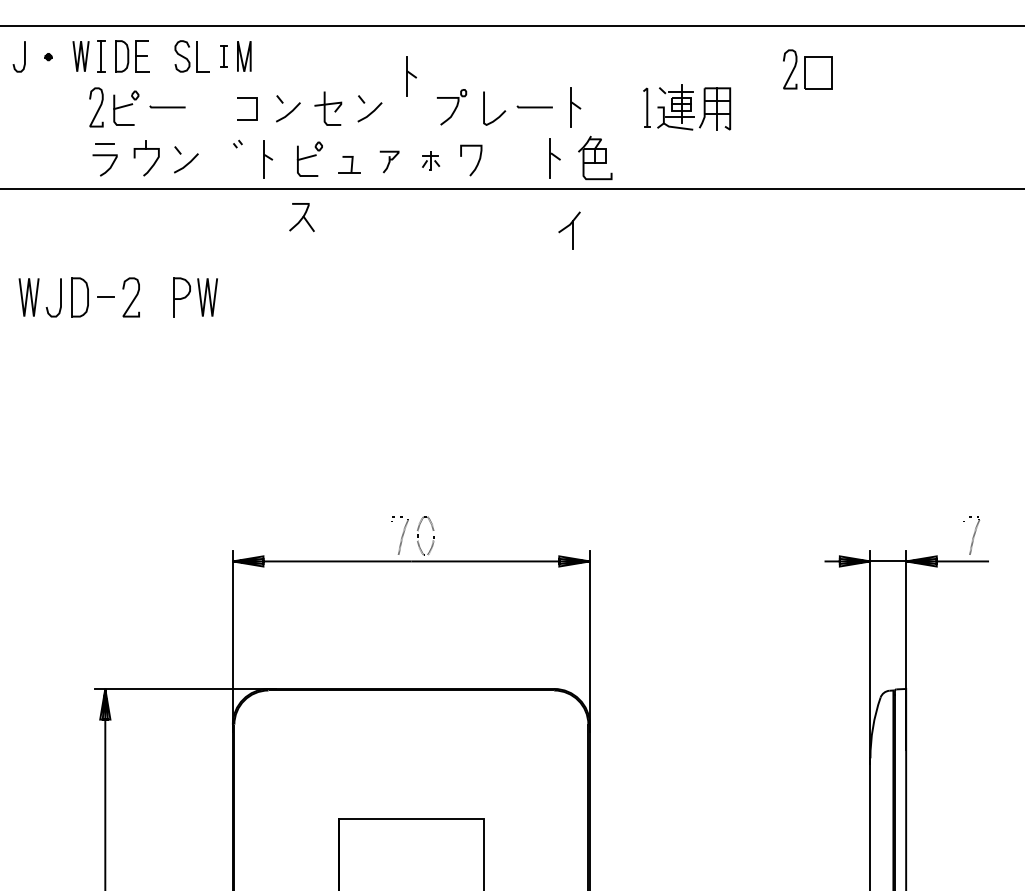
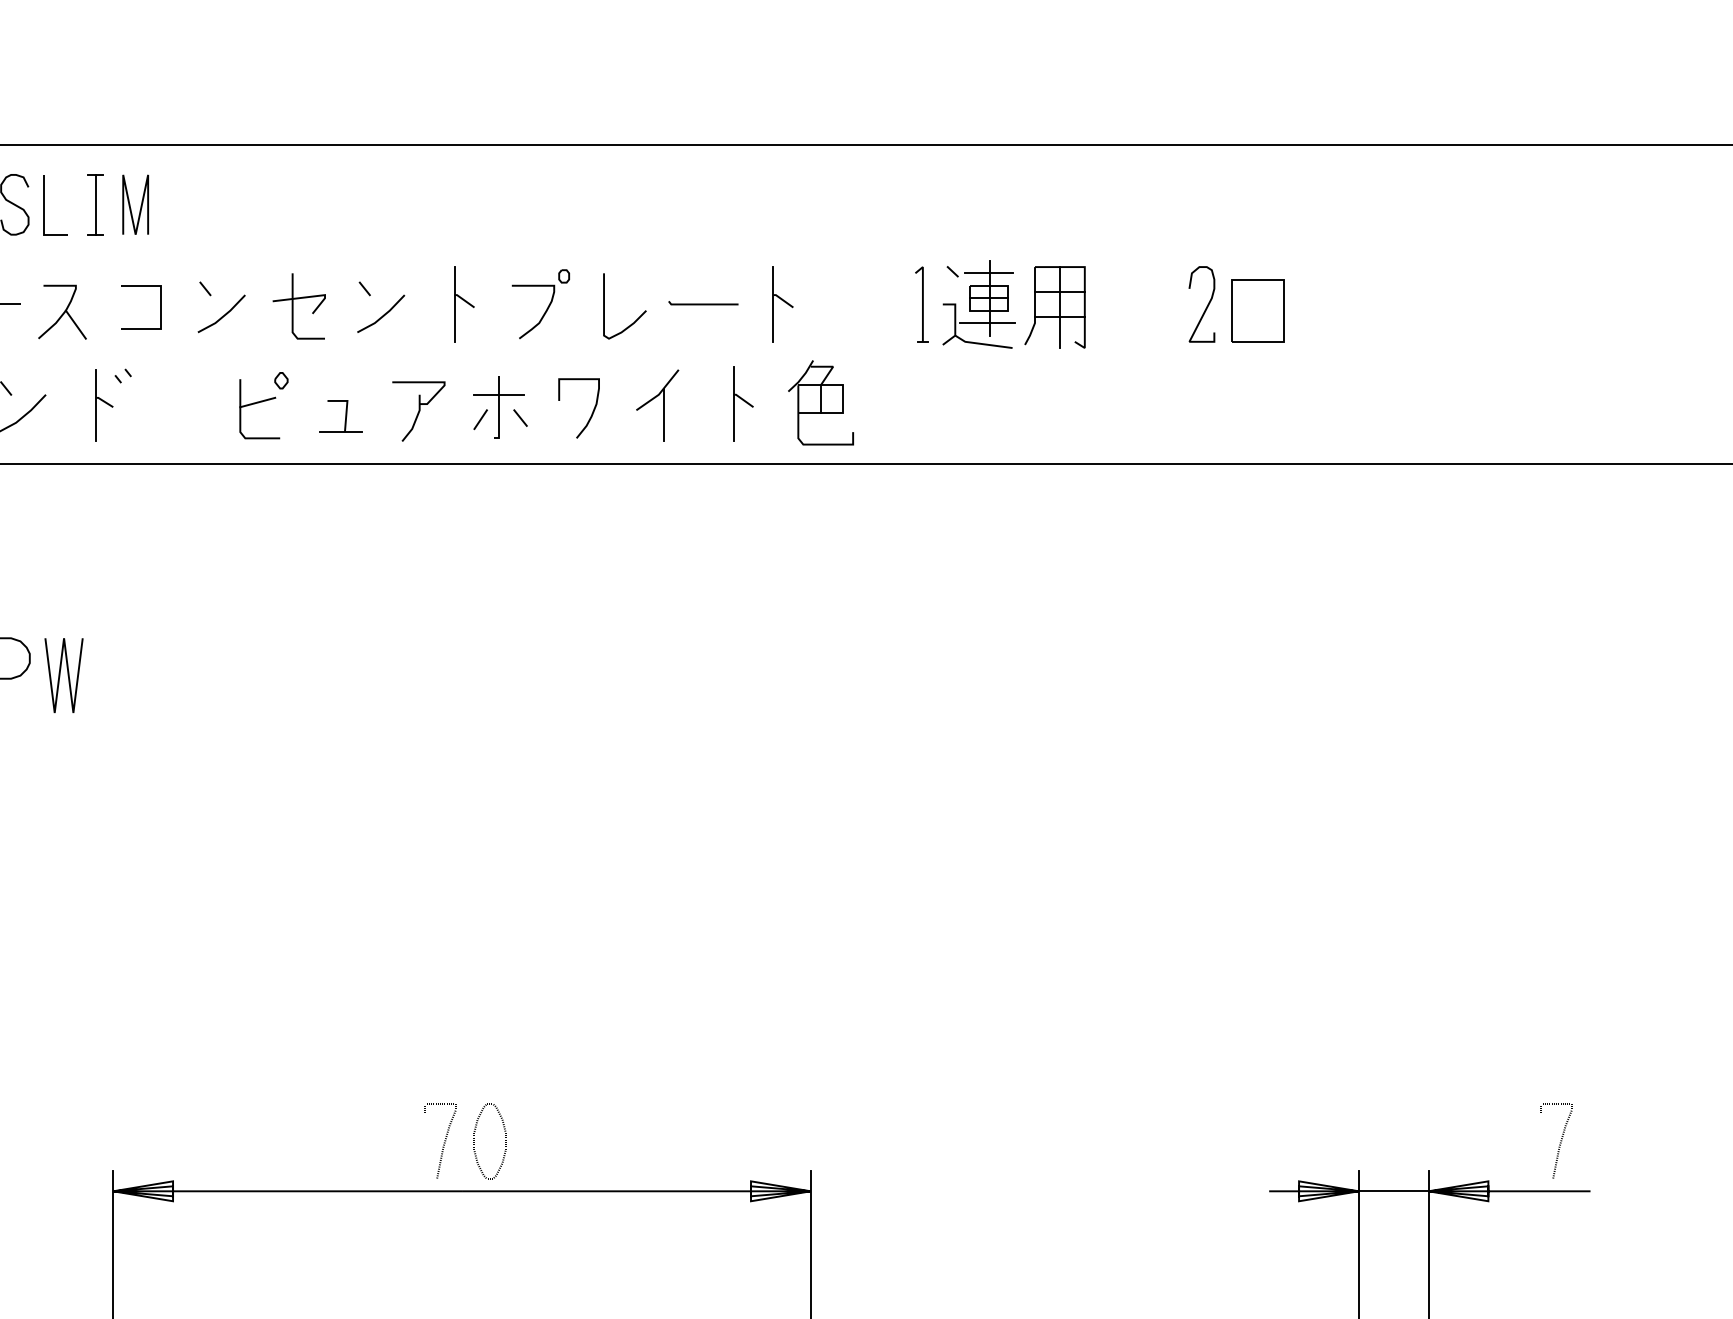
part: (223, 56) -> (95, 204), size x1.43
part: (807, 69) -> (1235, 304), moved
part: (411, 76) -> (464, 304), moved
part: (268, 159) -> (104, 406), moved
part: (430, 160) -> (499, 408), size x1.67
part: (389, 161) -> (419, 410), size x1.43
part: (301, 217) -> (61, 312), moved
part: (569, 230) -> (657, 406), moved

